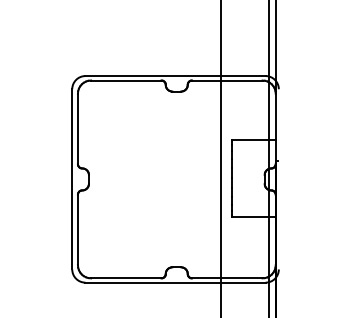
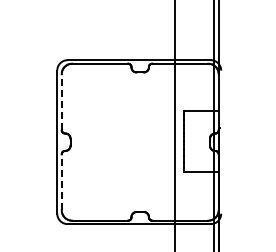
line: (77, 129) -> (61, 102), solid -> dashed
line: (77, 230) -> (61, 182), solid -> dashed

